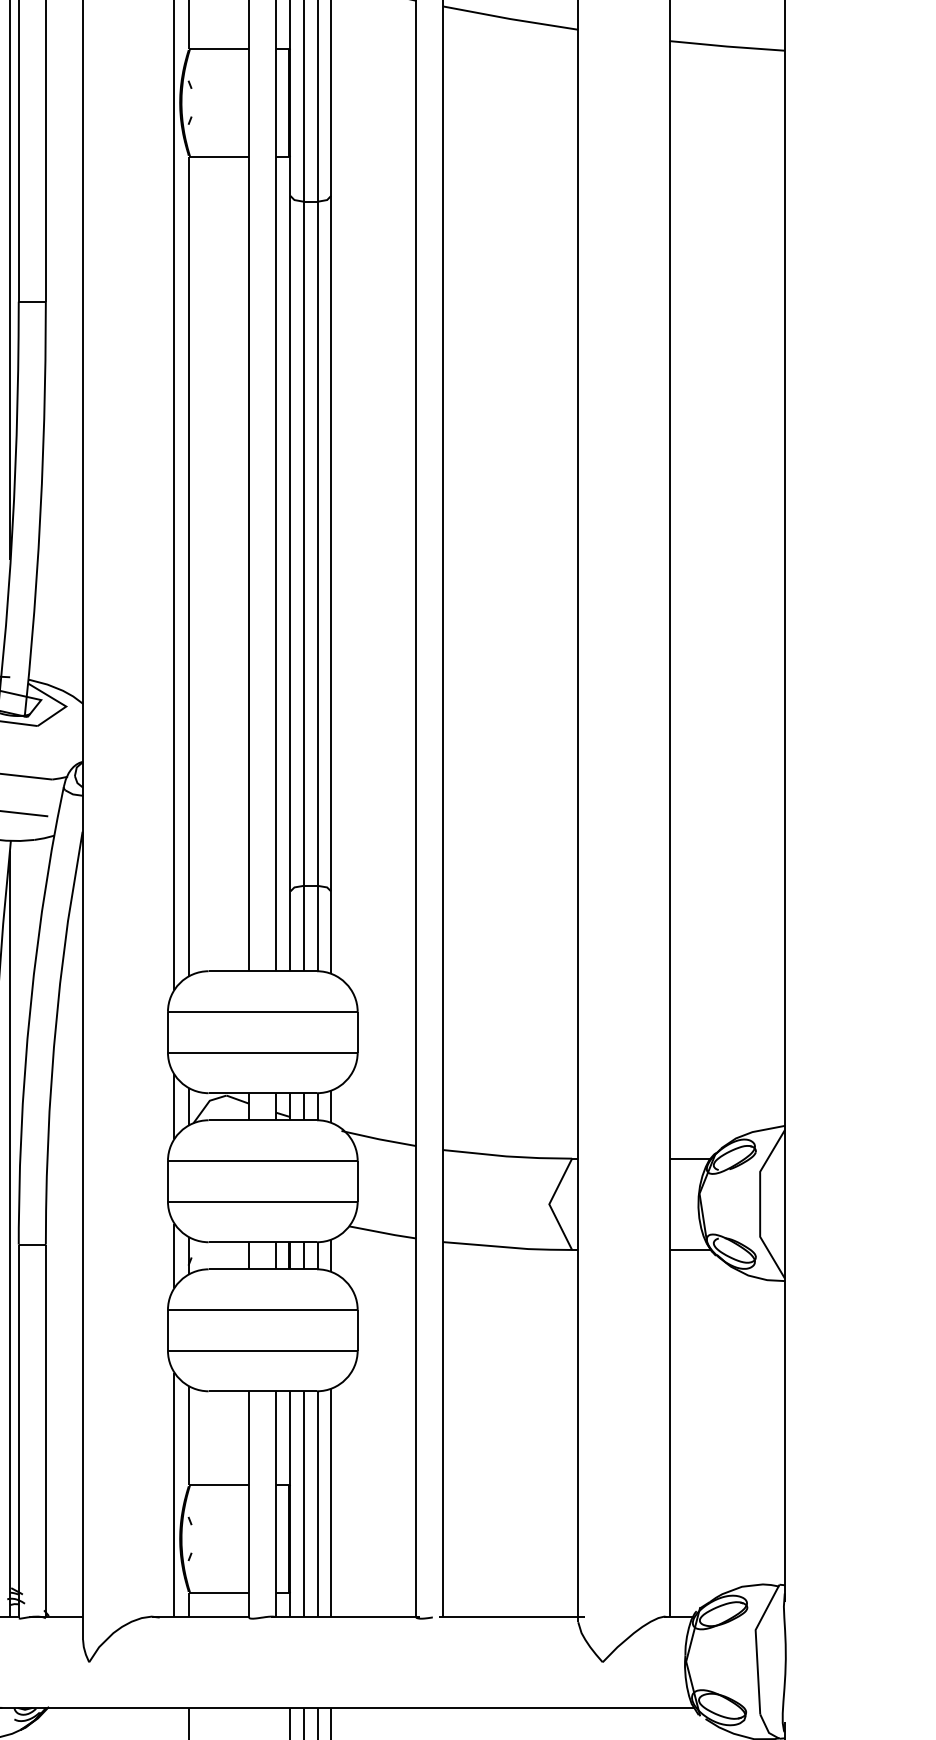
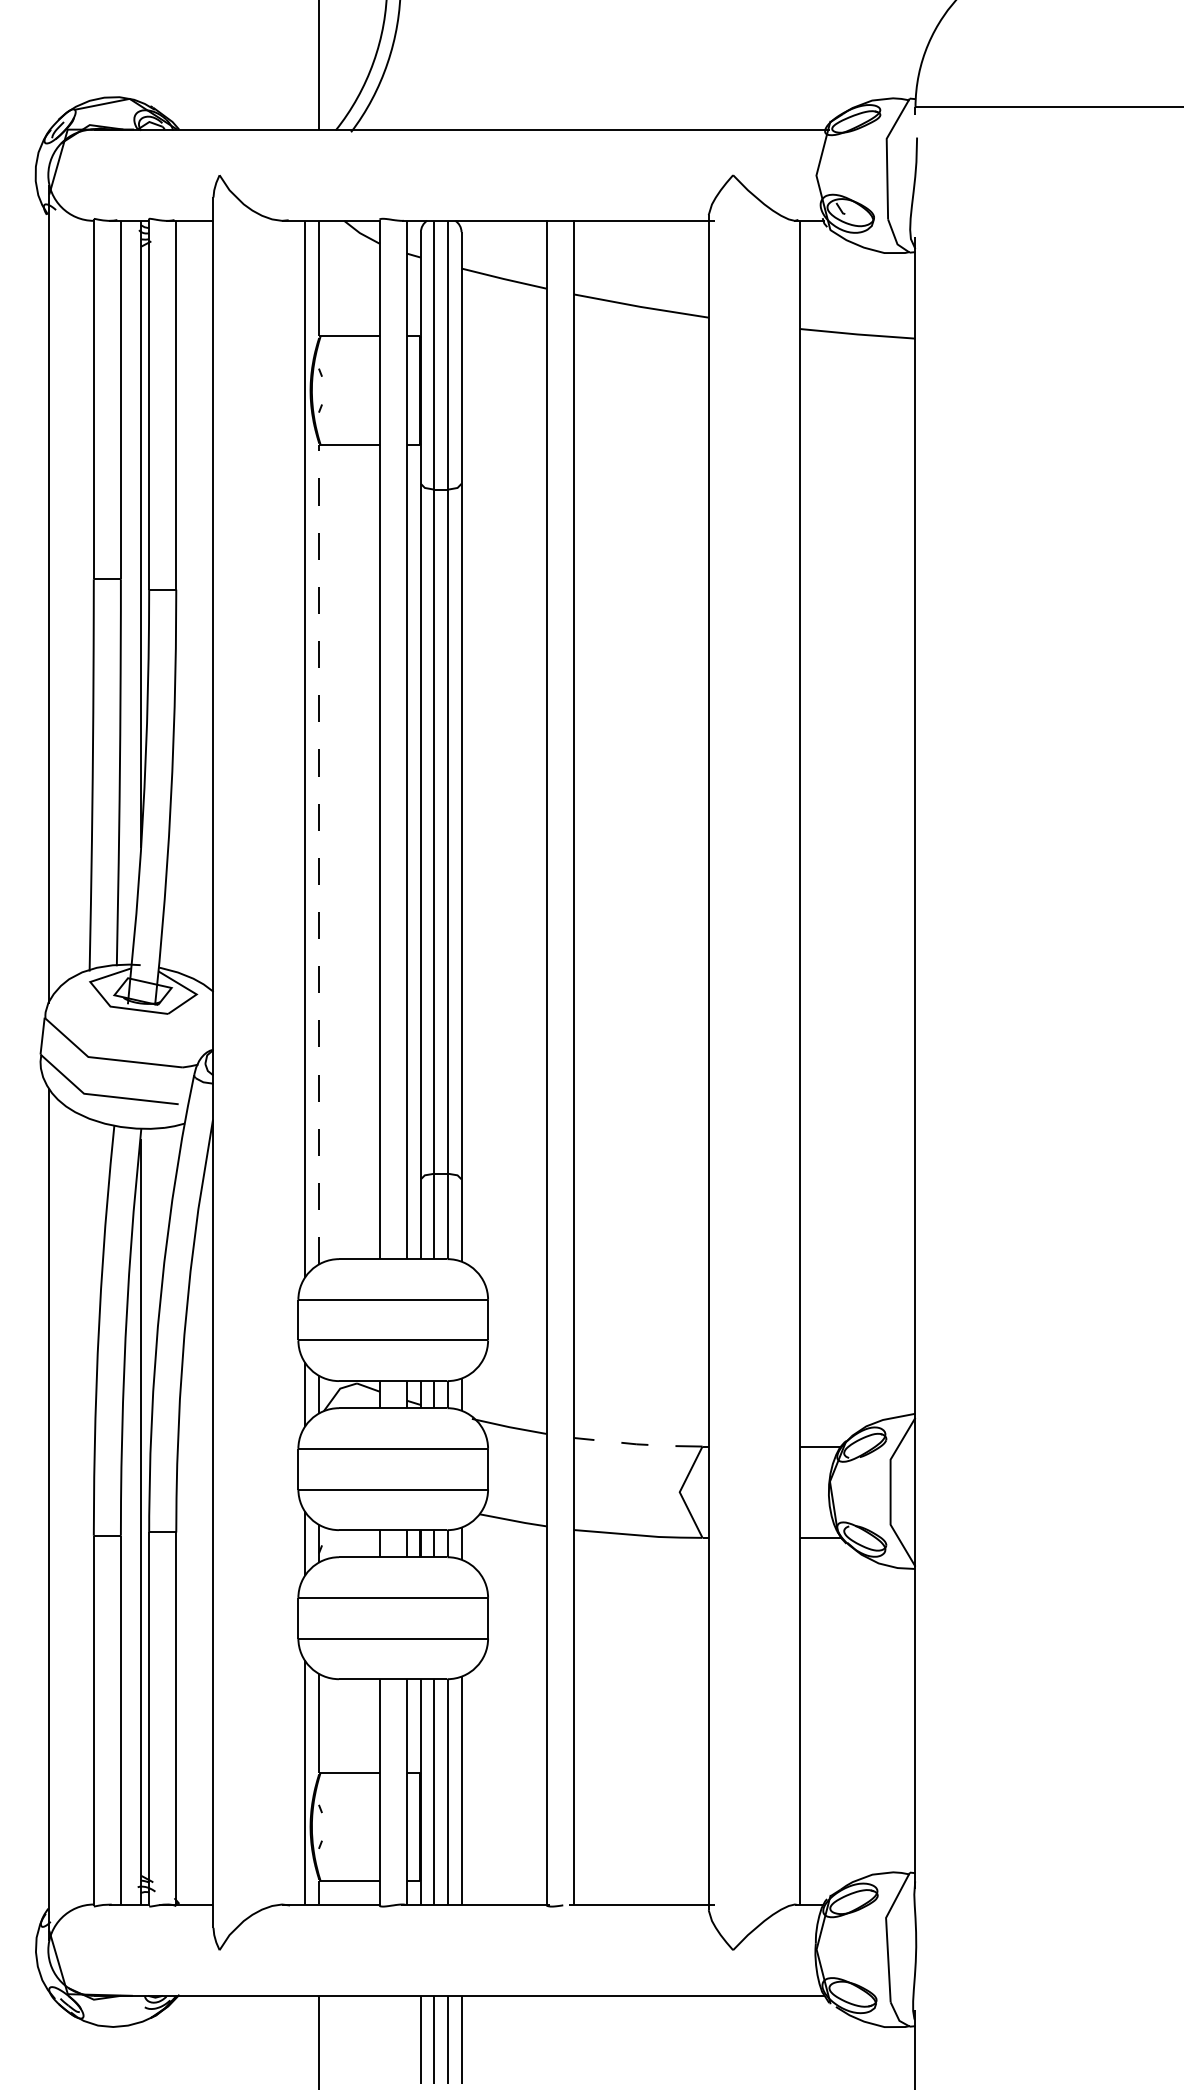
line: (189, 566) -> (319, 854), solid -> dashed
line: (507, 1156) -> (637, 1444), solid -> dashed

